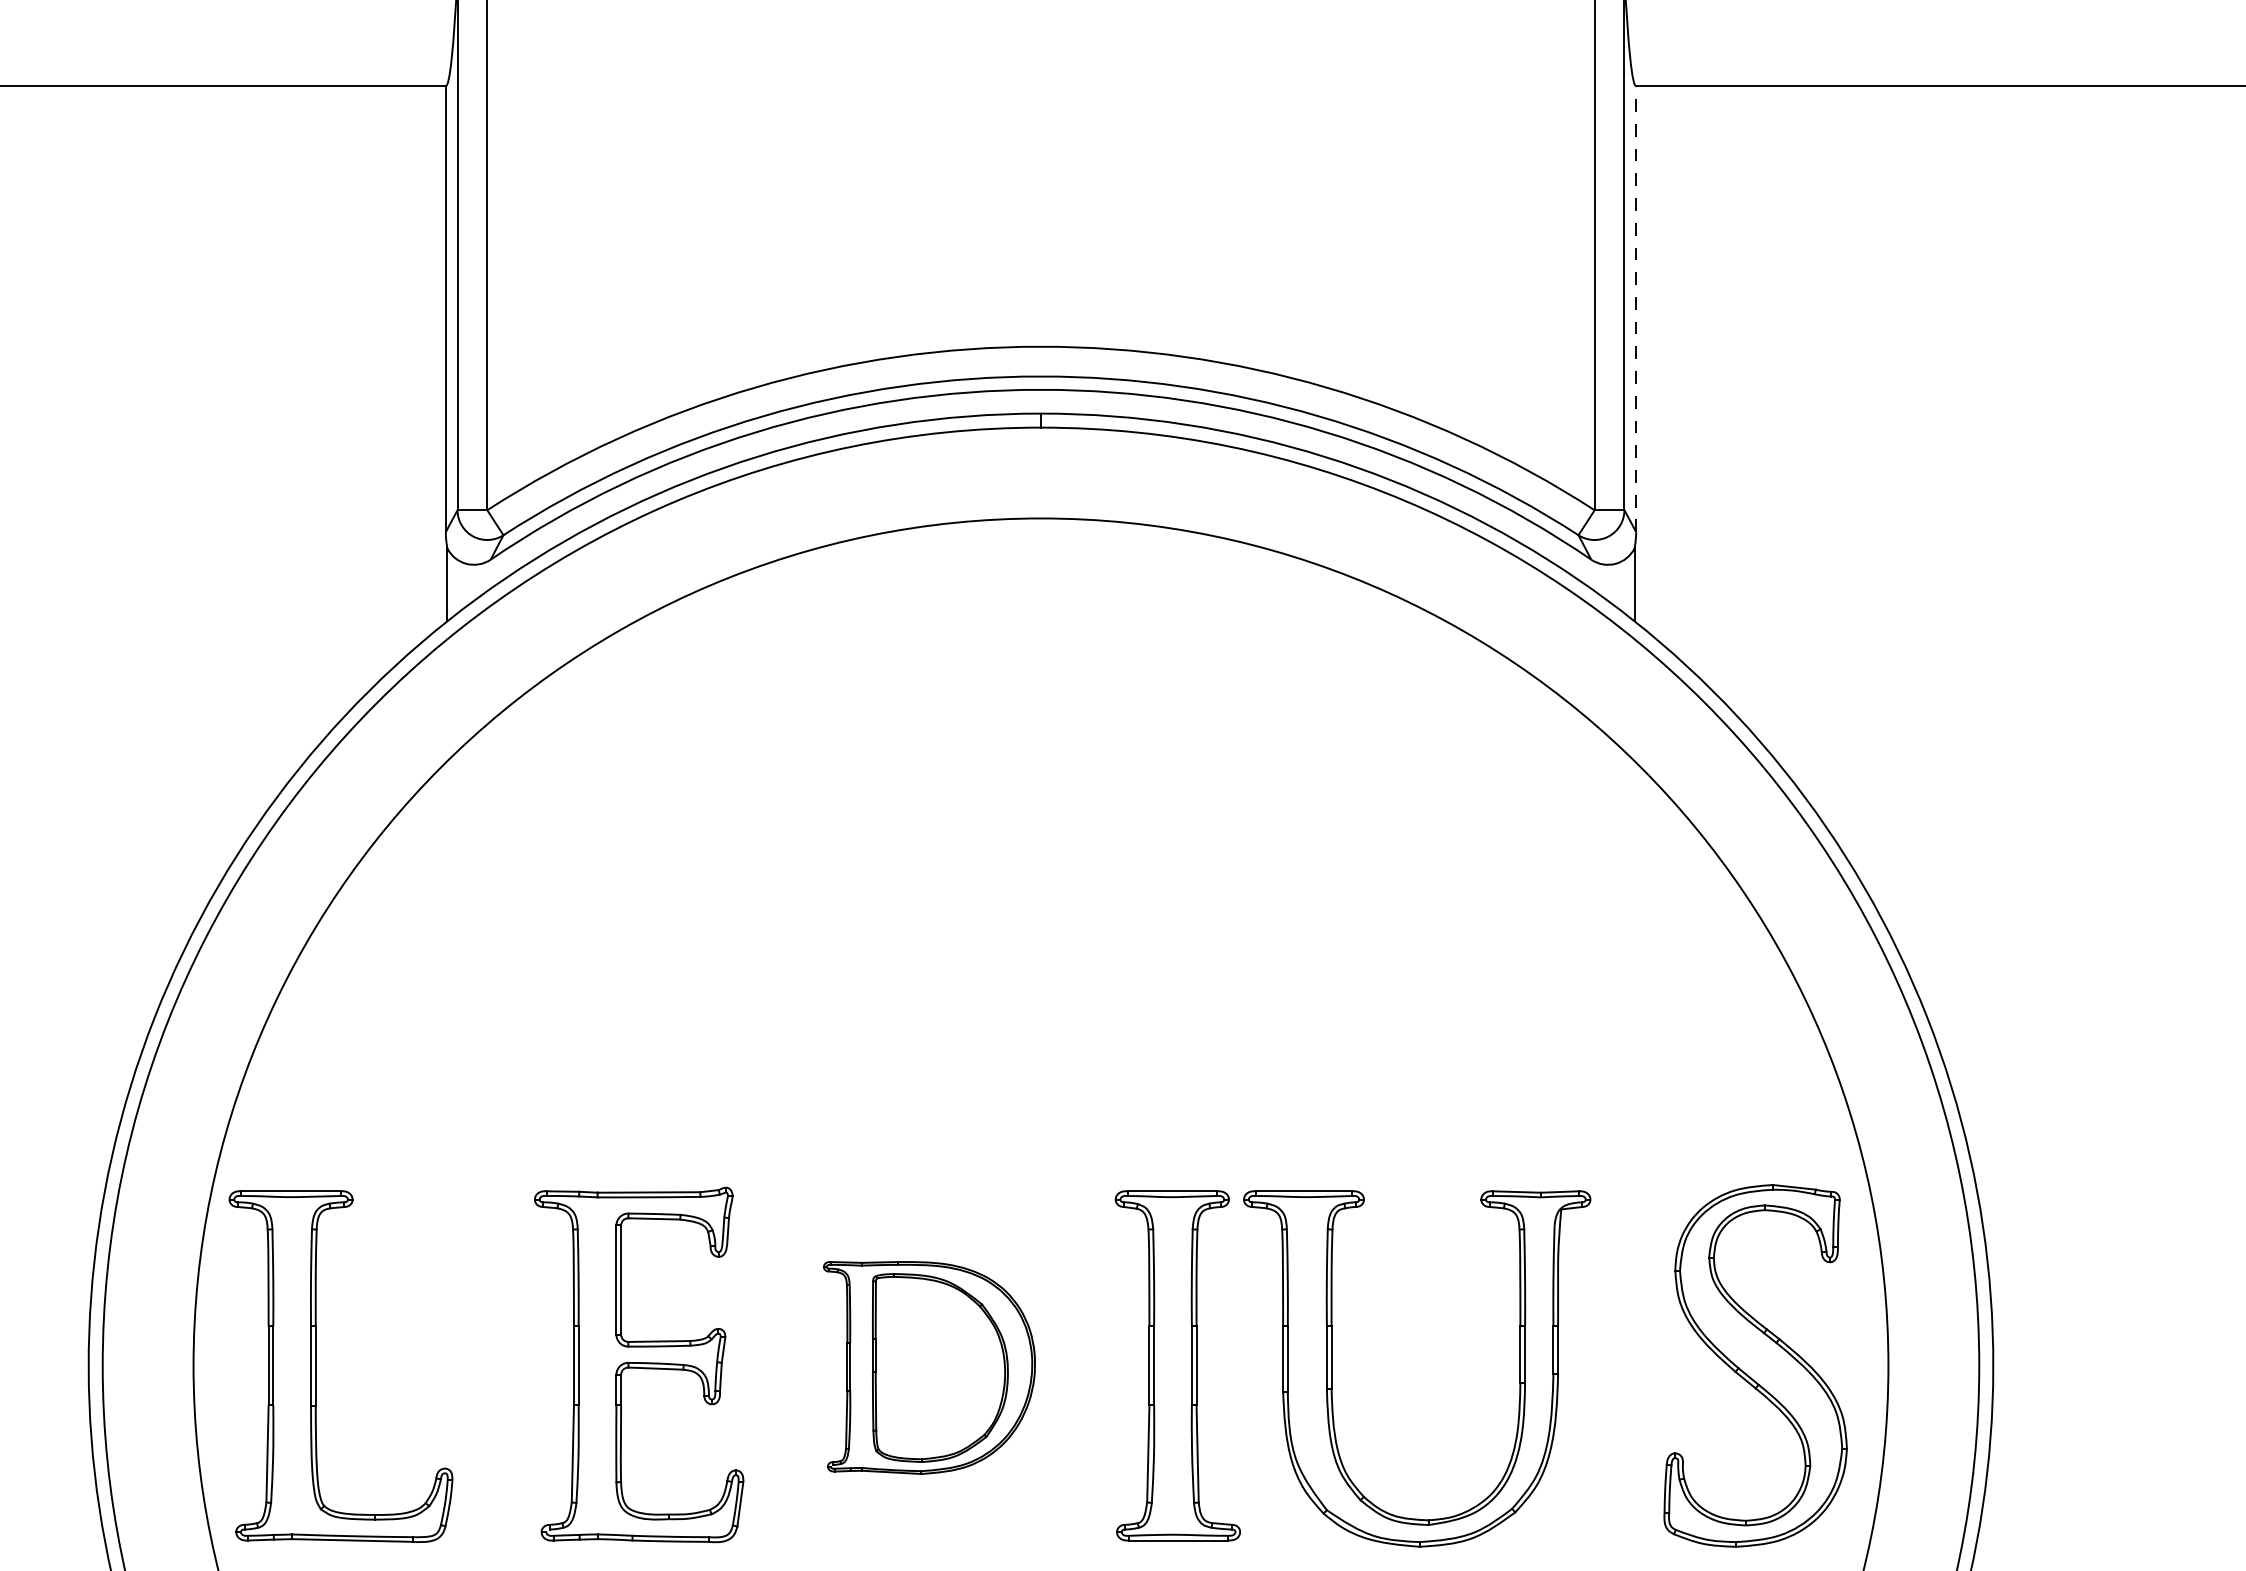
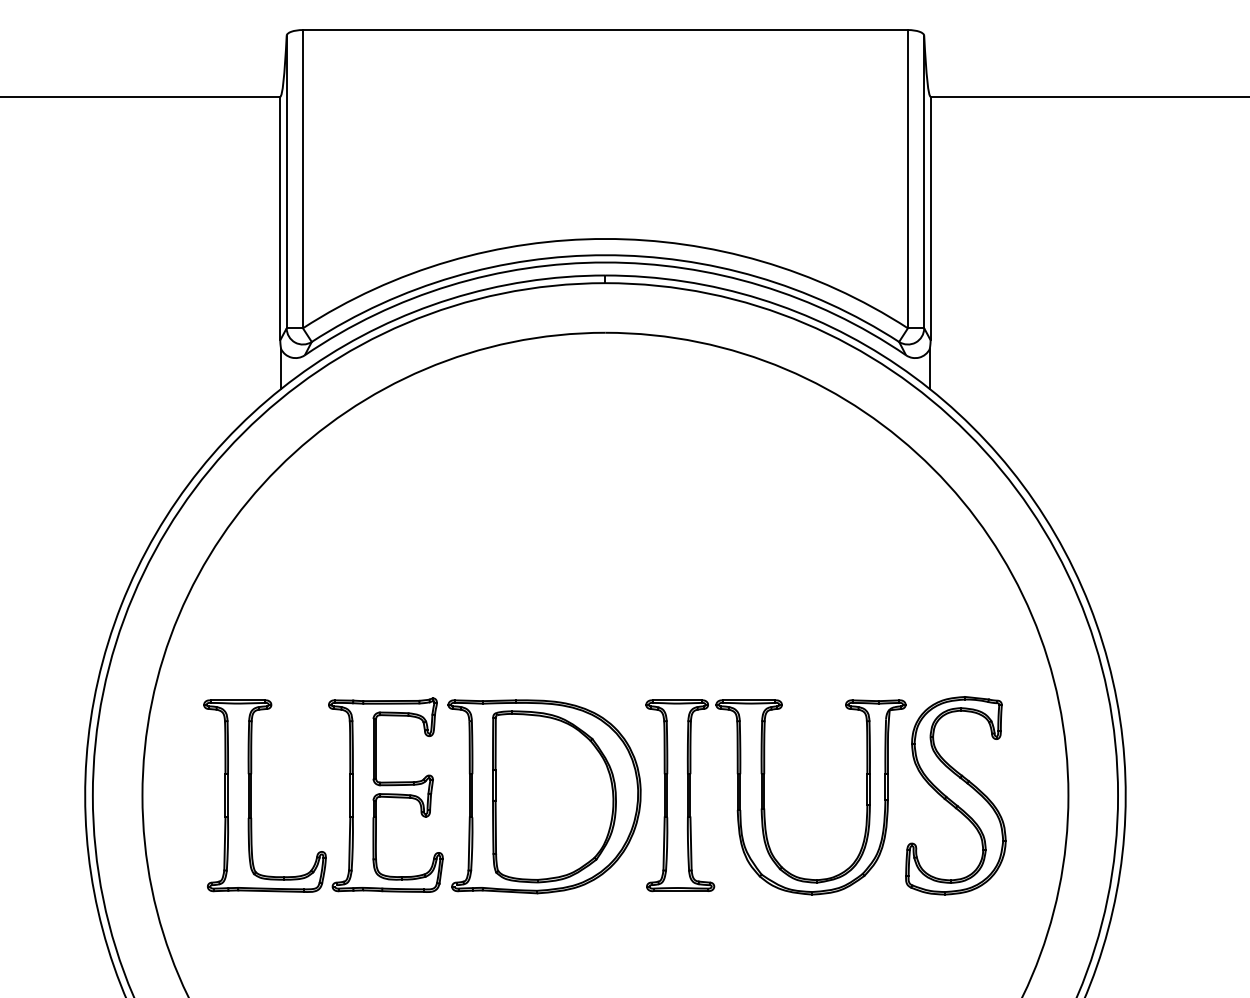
line: (1635, 309) -> (930, 218), dashed -> solid
part: (316, 1365) -> (251, 795), moved
part: (1754, 1365) -> (955, 795), moved
part: (929, 1367) -> (544, 796), size x1.67

